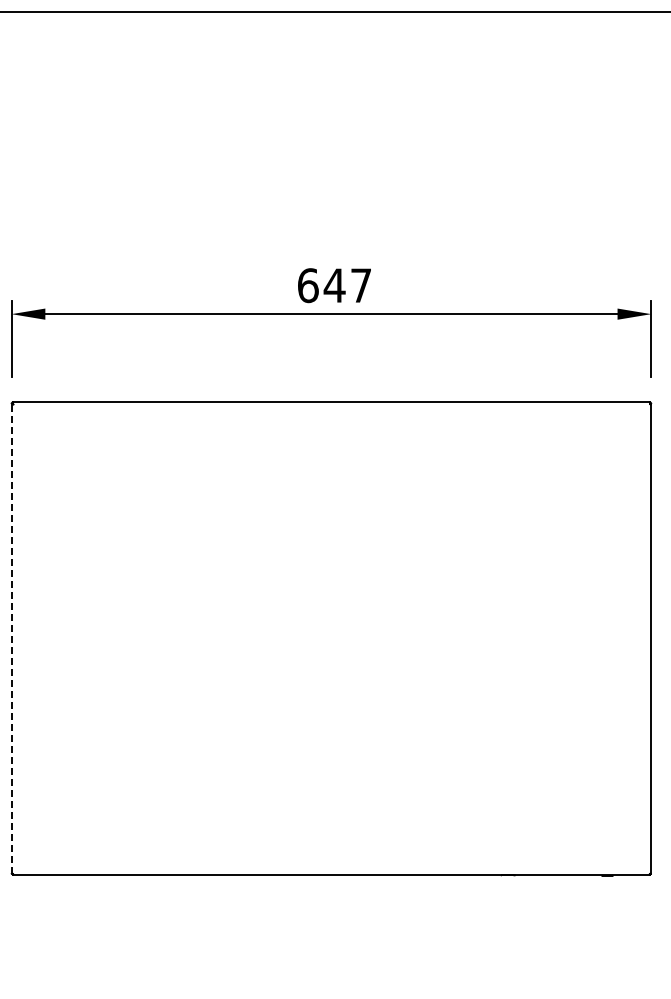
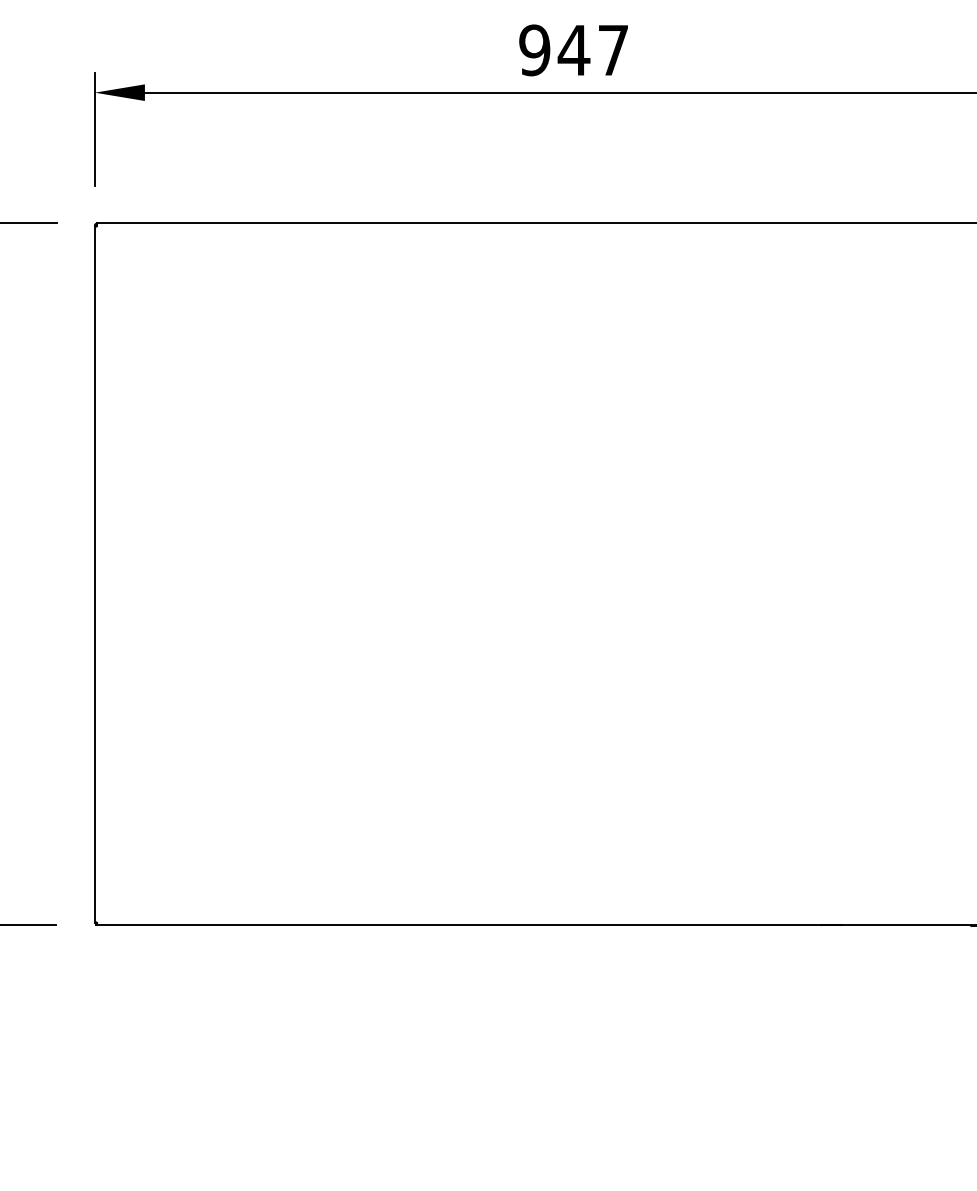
text: (307, 285) -> (533, 50), 647 -> 947
line: (11, 639) -> (94, 575), dashed -> solid

